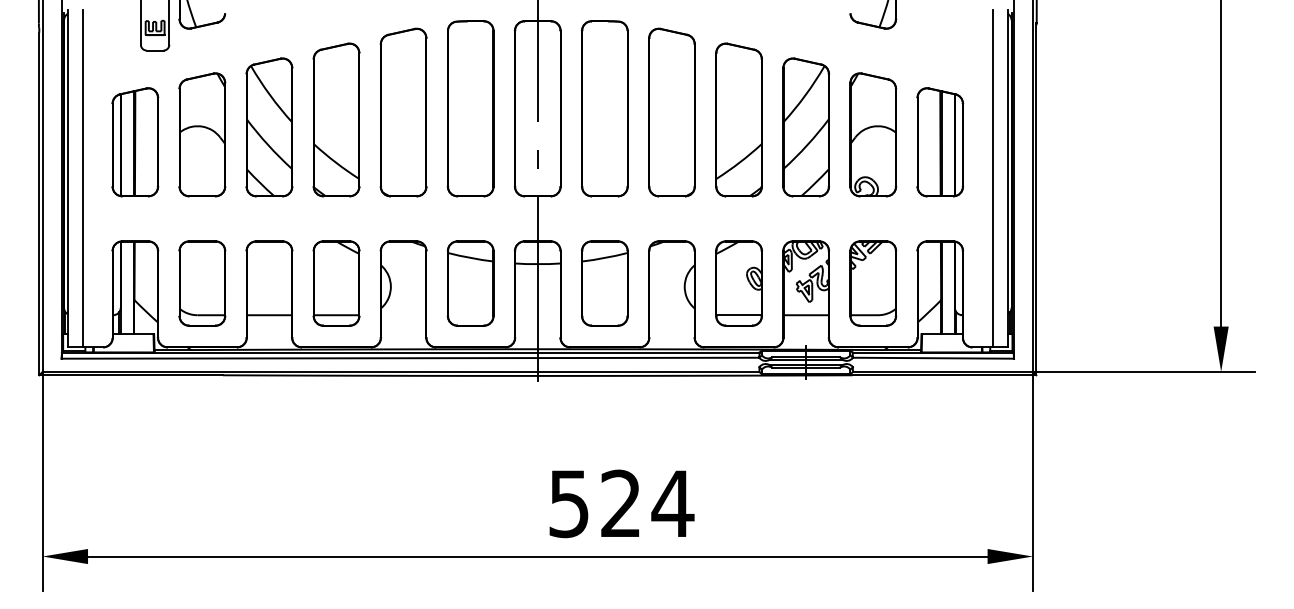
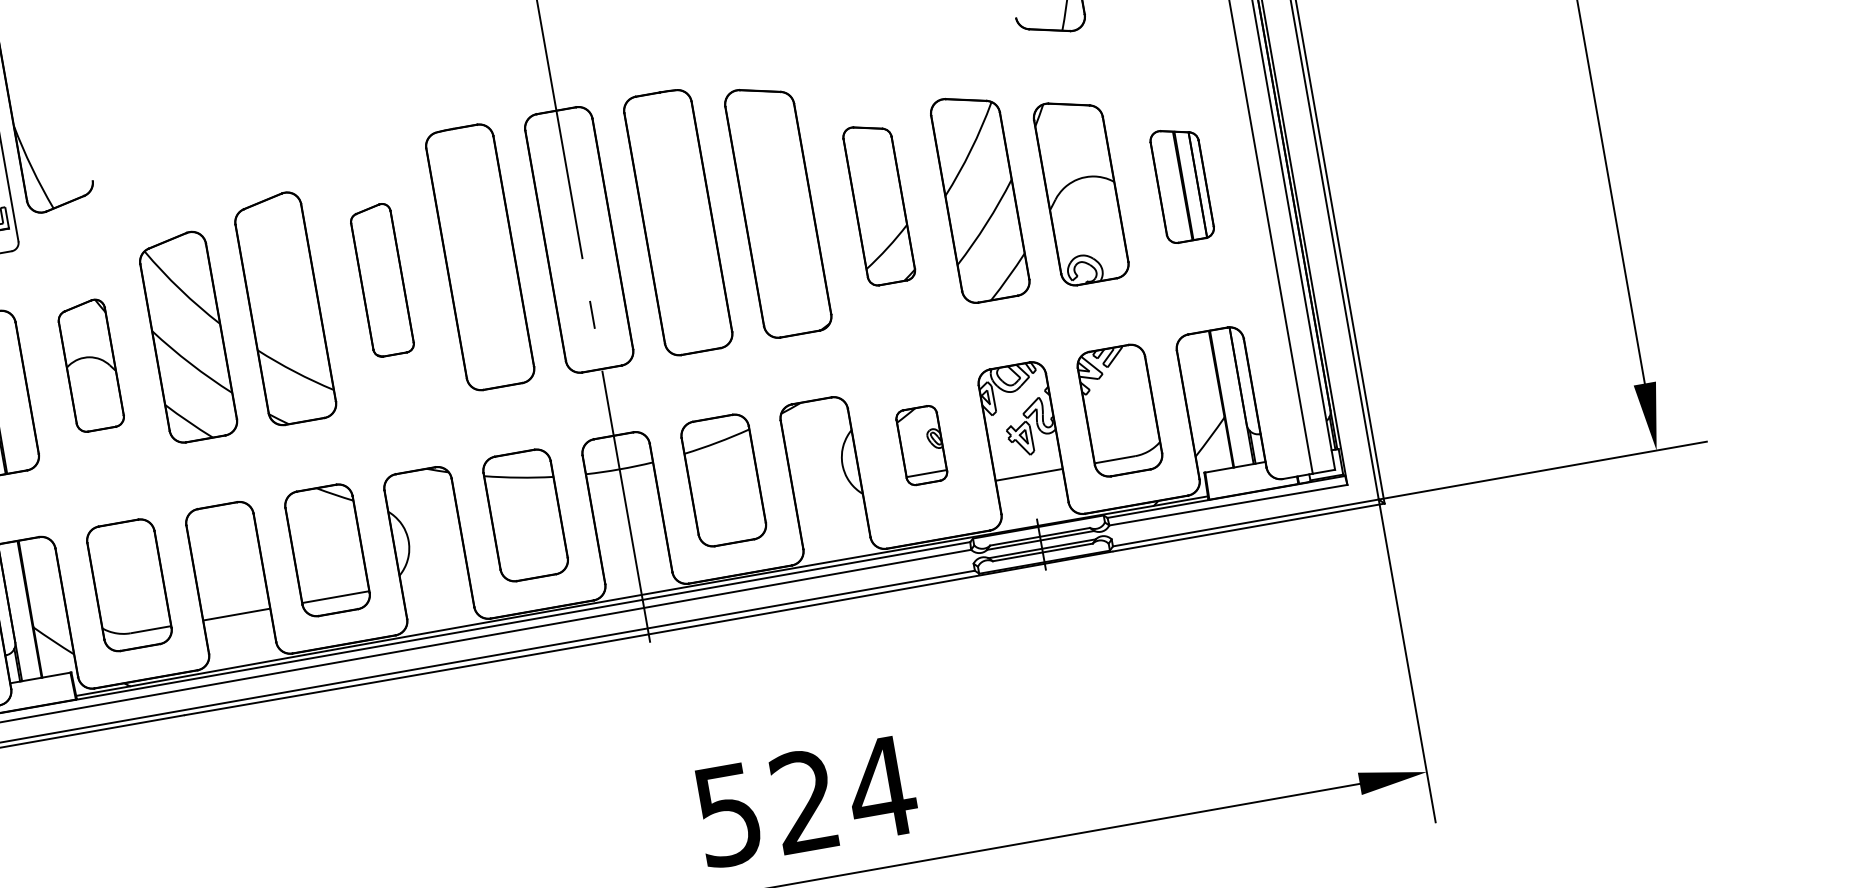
part: (403, 112) -> (381, 280), size x0.6
part: (738, 119) -> (878, 203), size x0.7
part: (202, 134) -> (90, 365), size x0.7
part: (940, 142) -> (1182, 184), size x0.7
part: (738, 283) -> (920, 445), size x0.6

